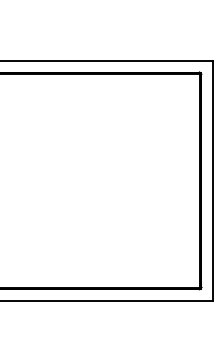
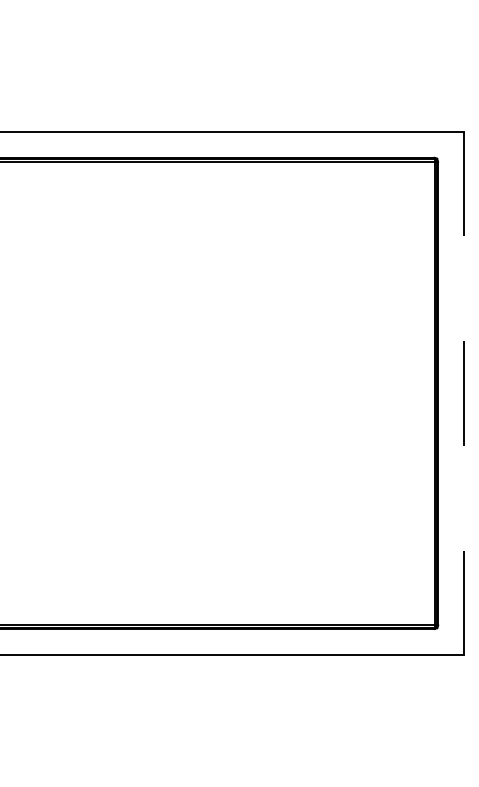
line: (213, 180) -> (464, 392), solid -> dashed

